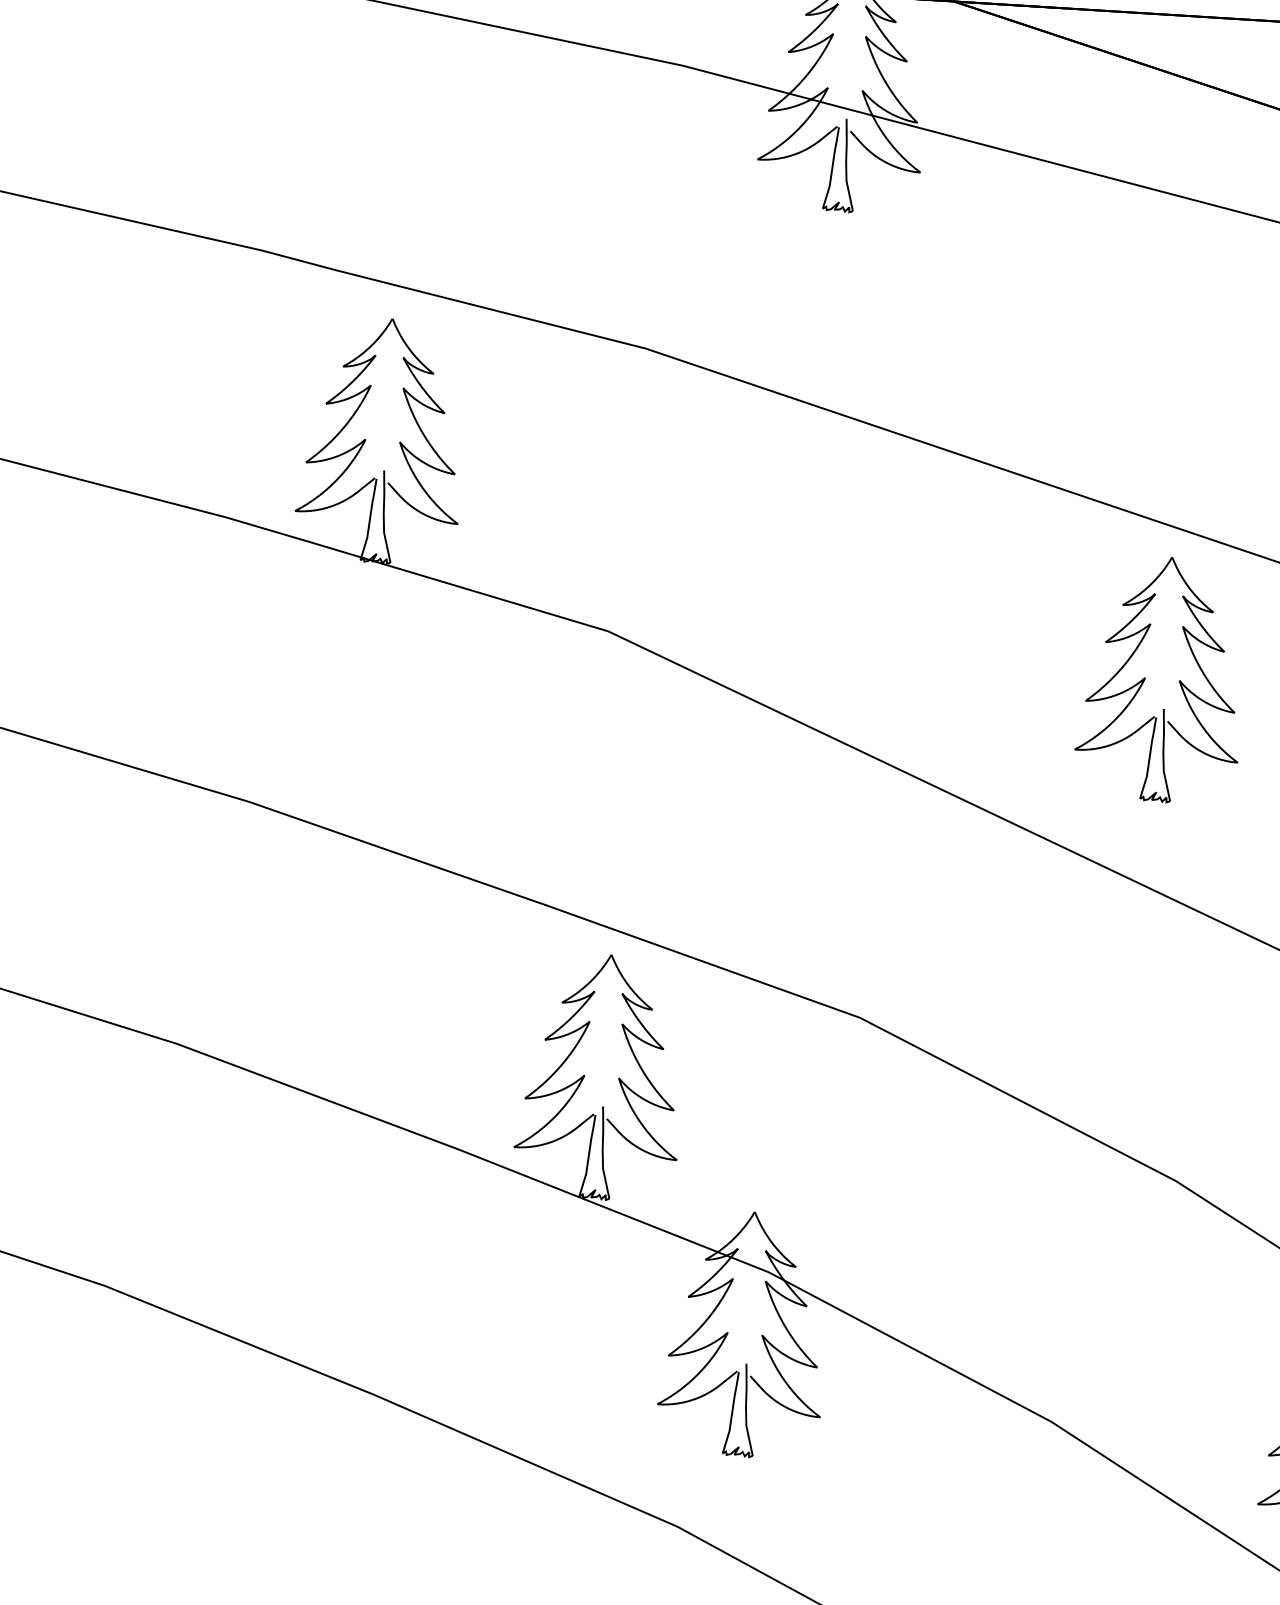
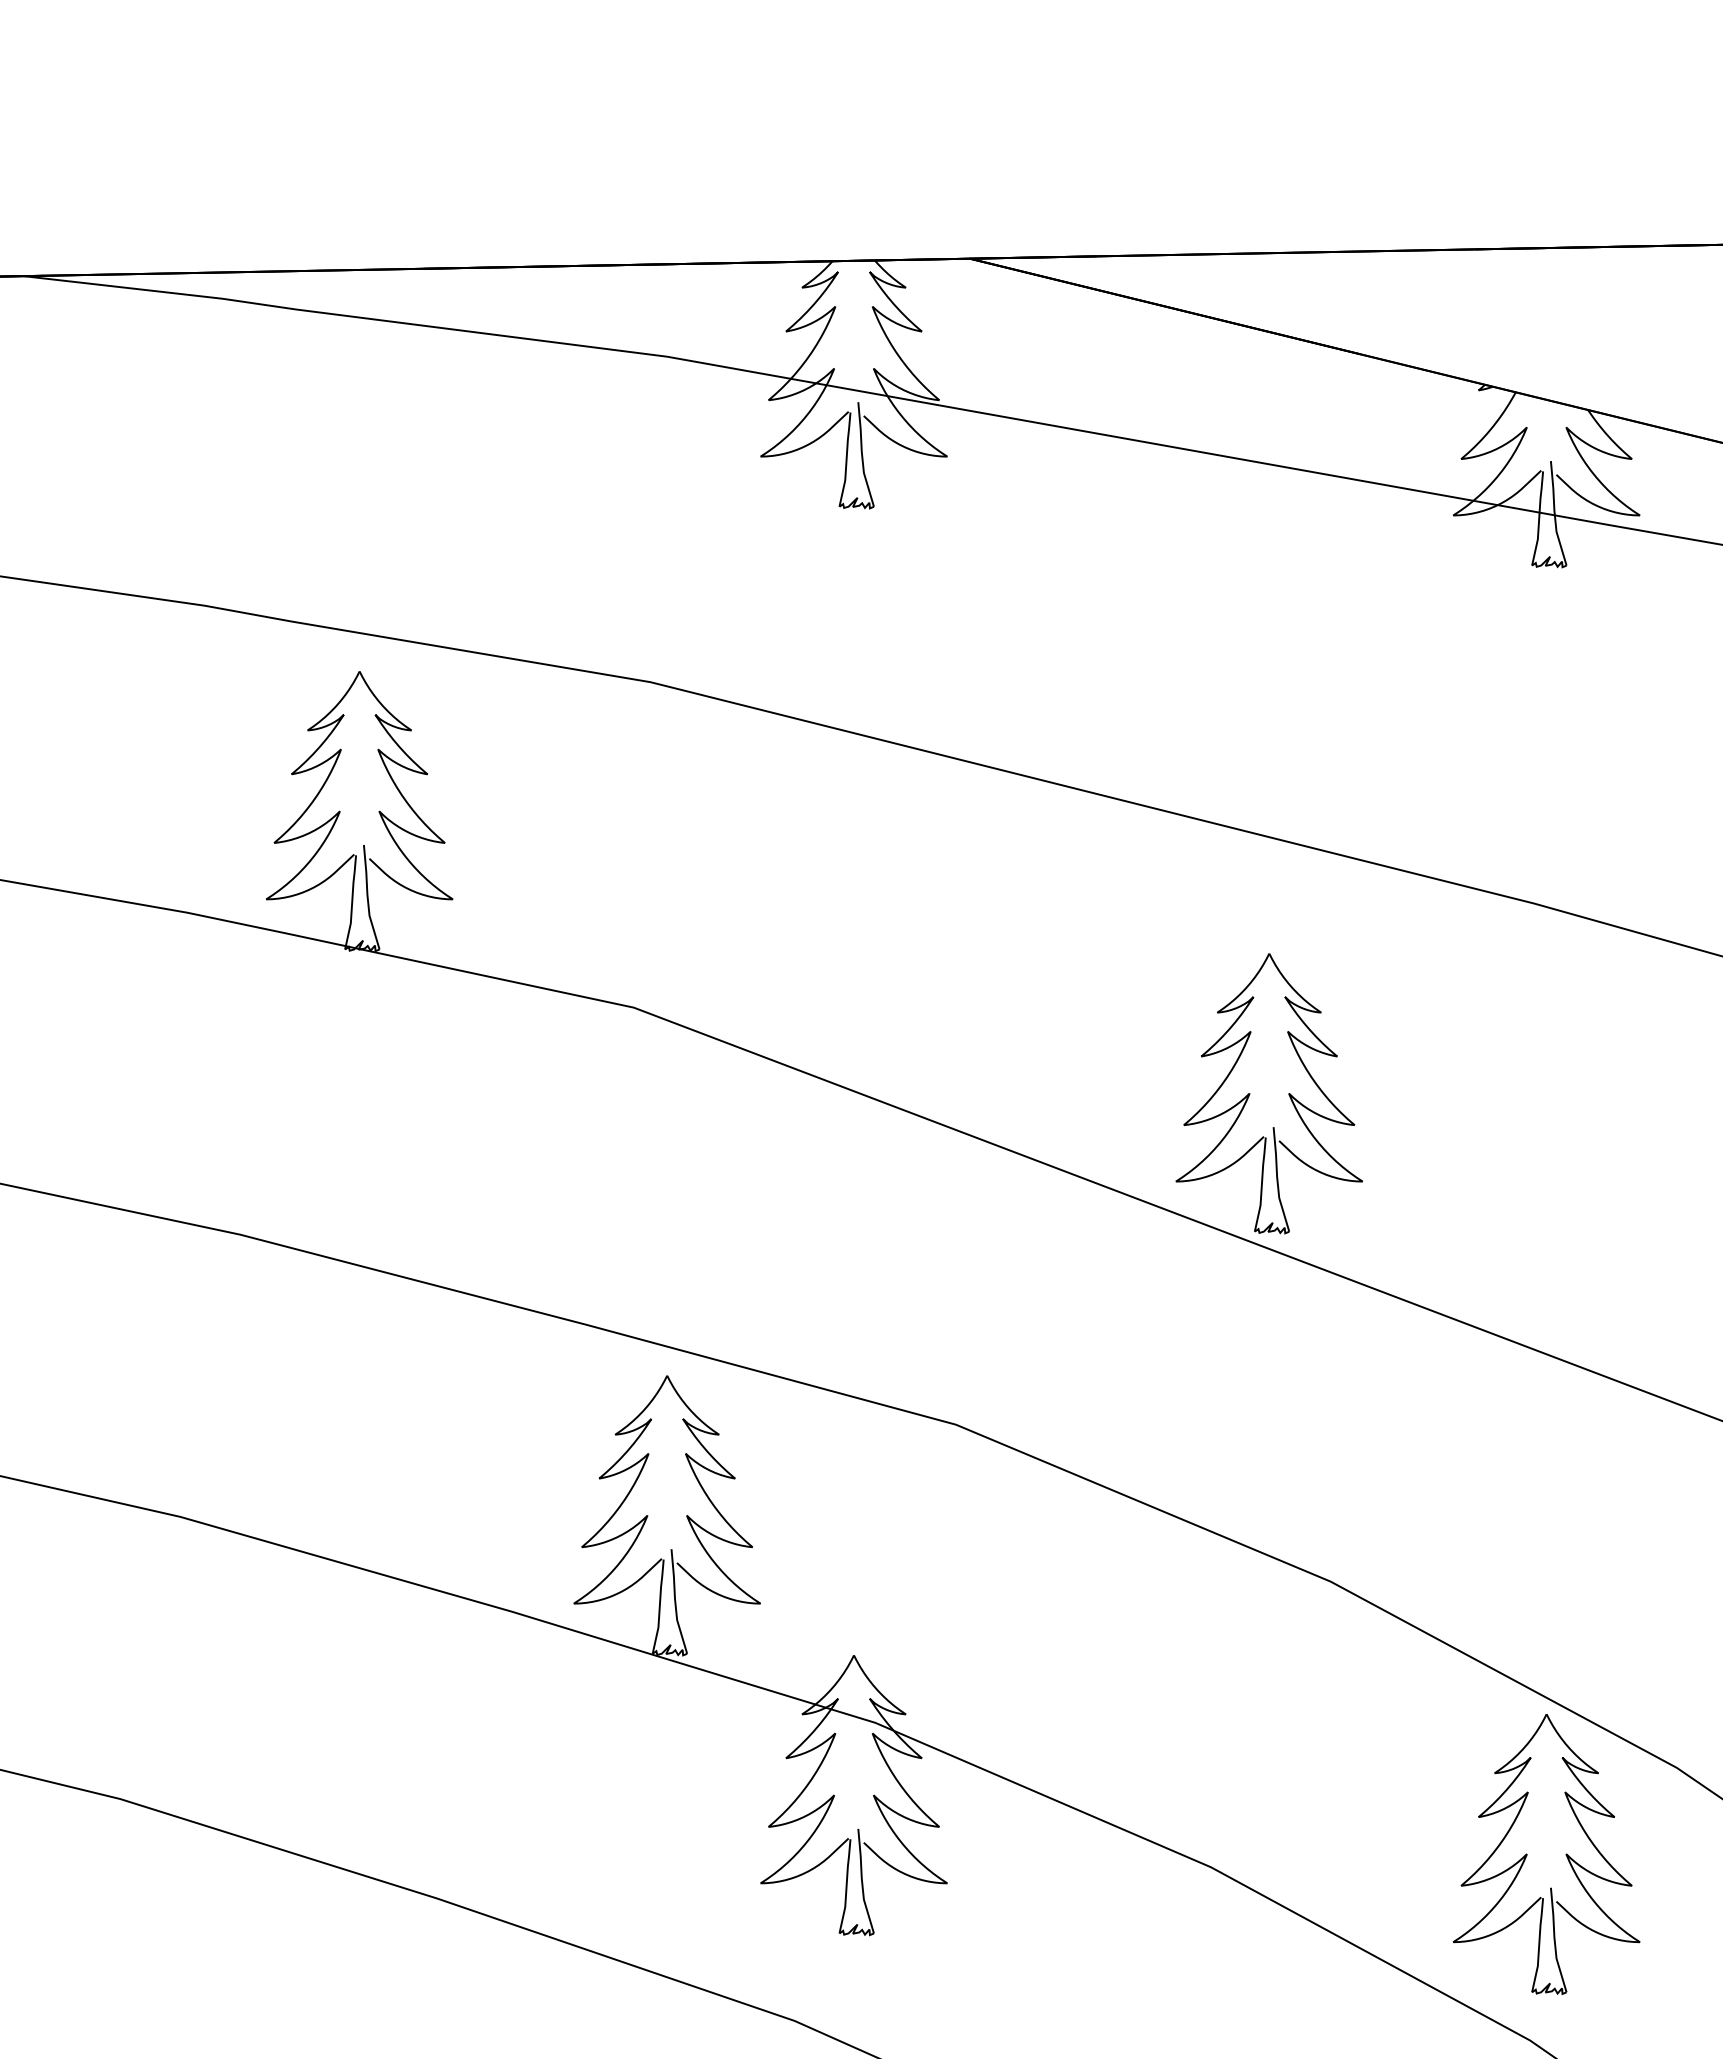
part: (1146, 677) -> (1250, 1093), moved

